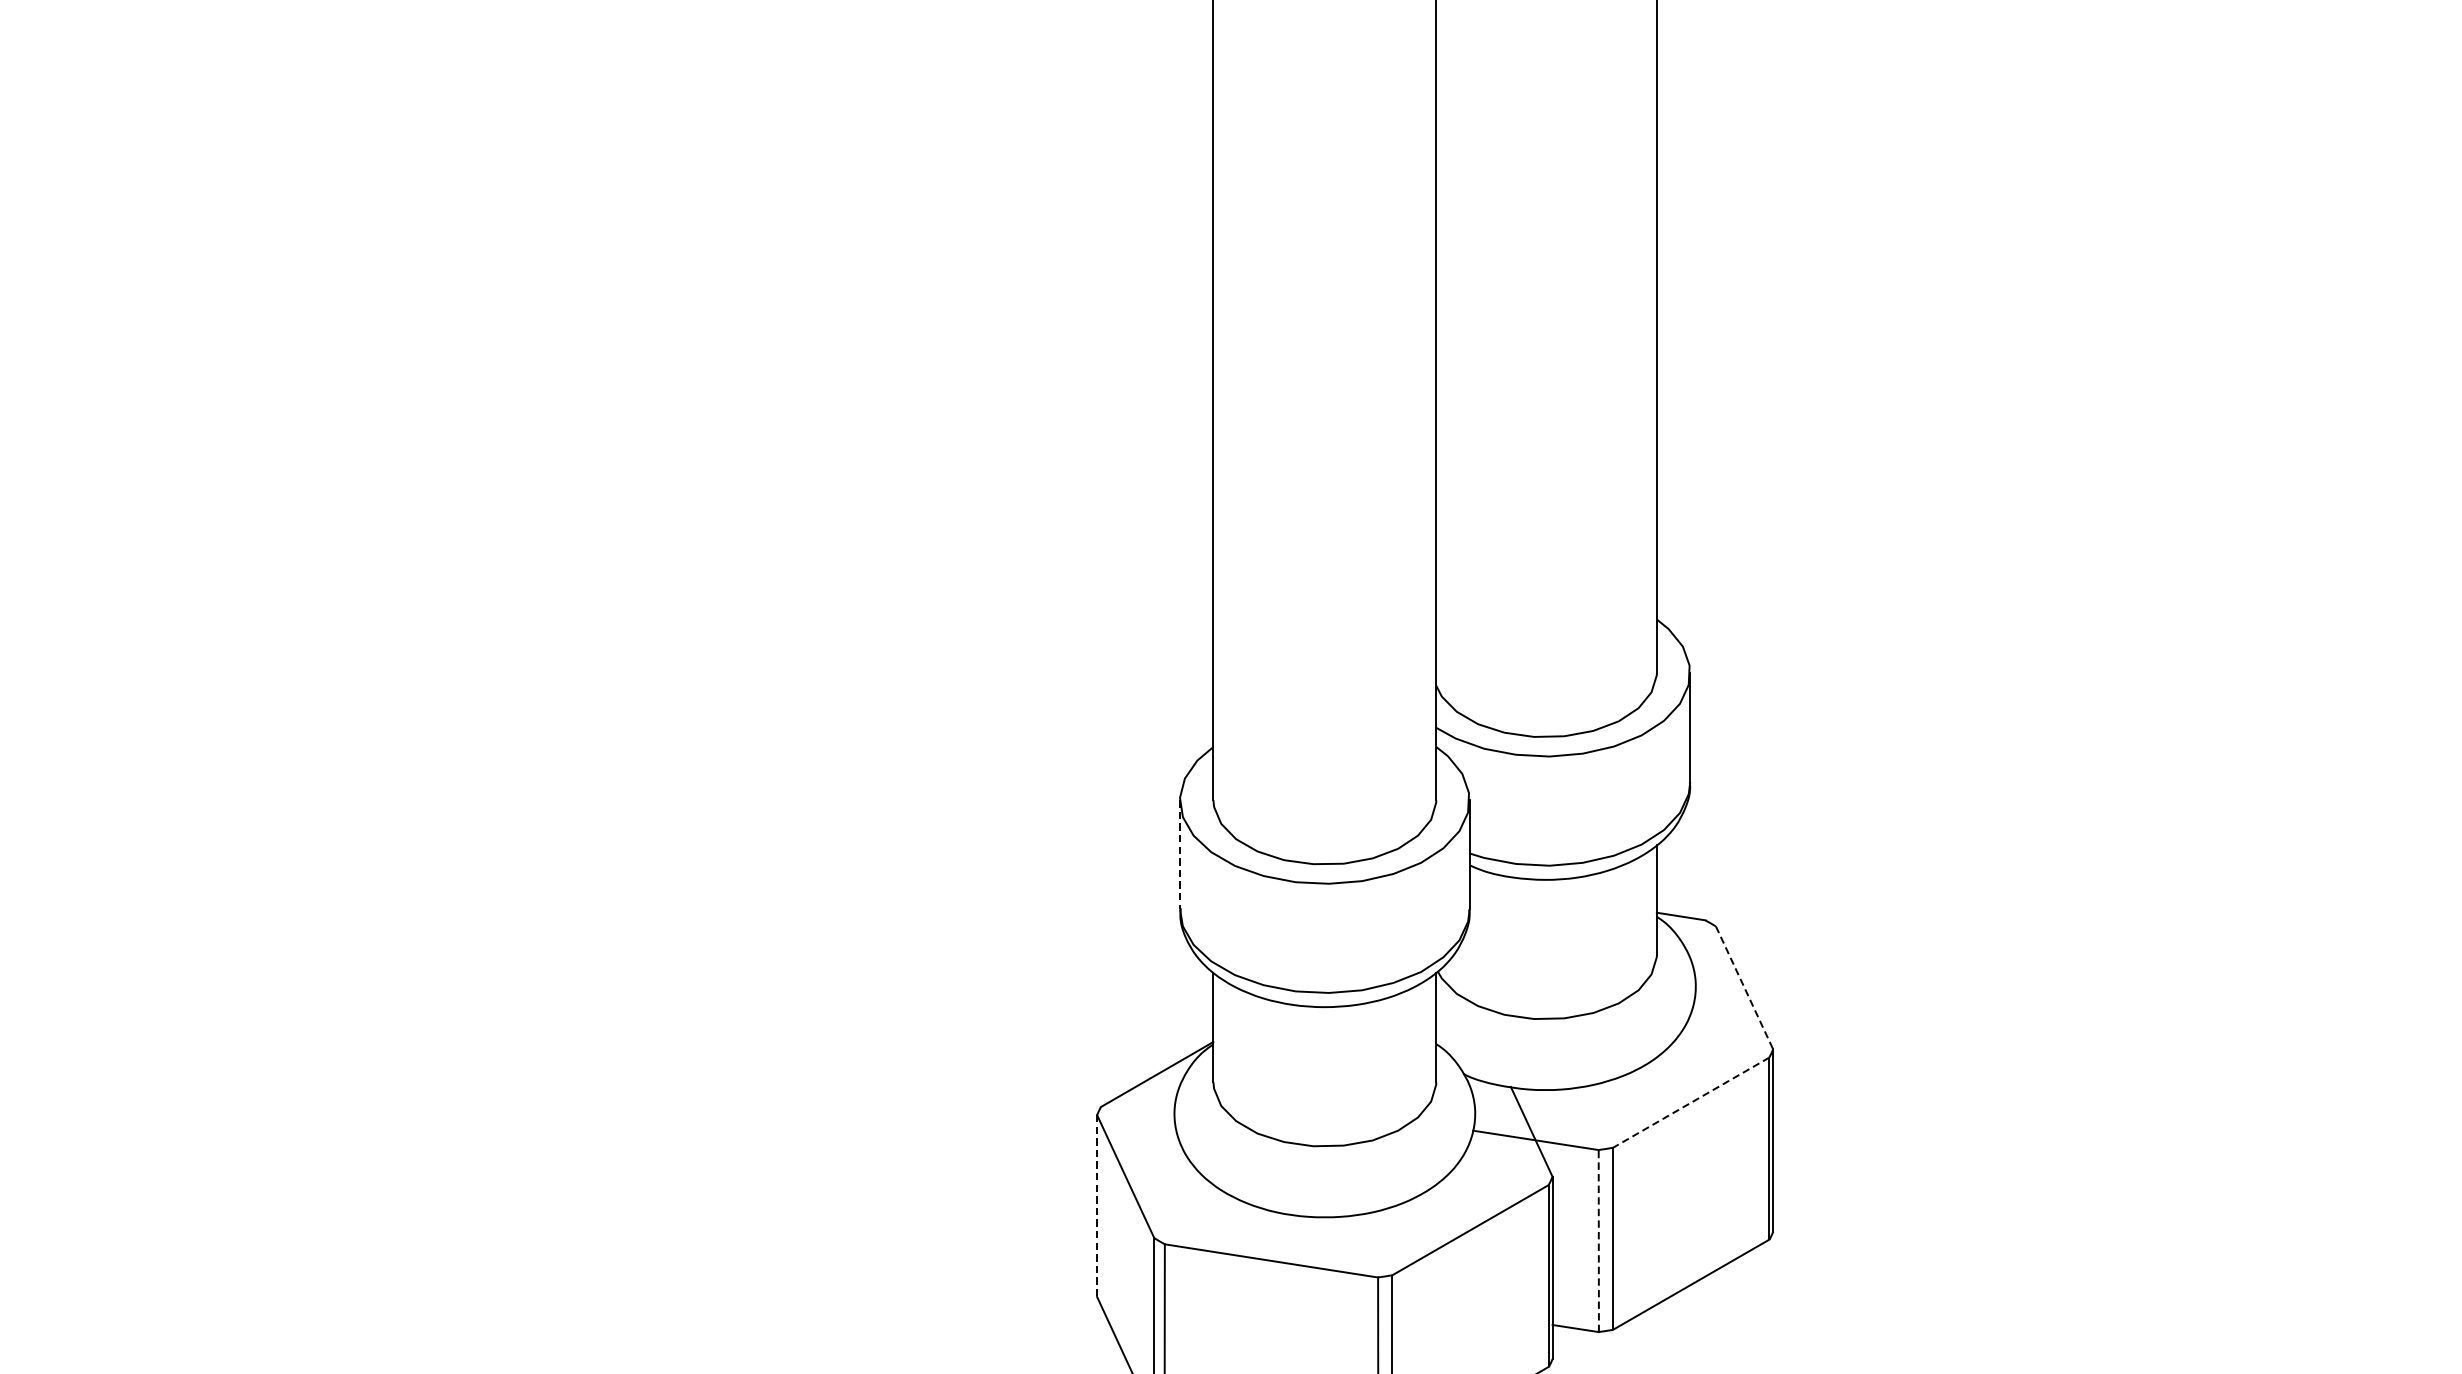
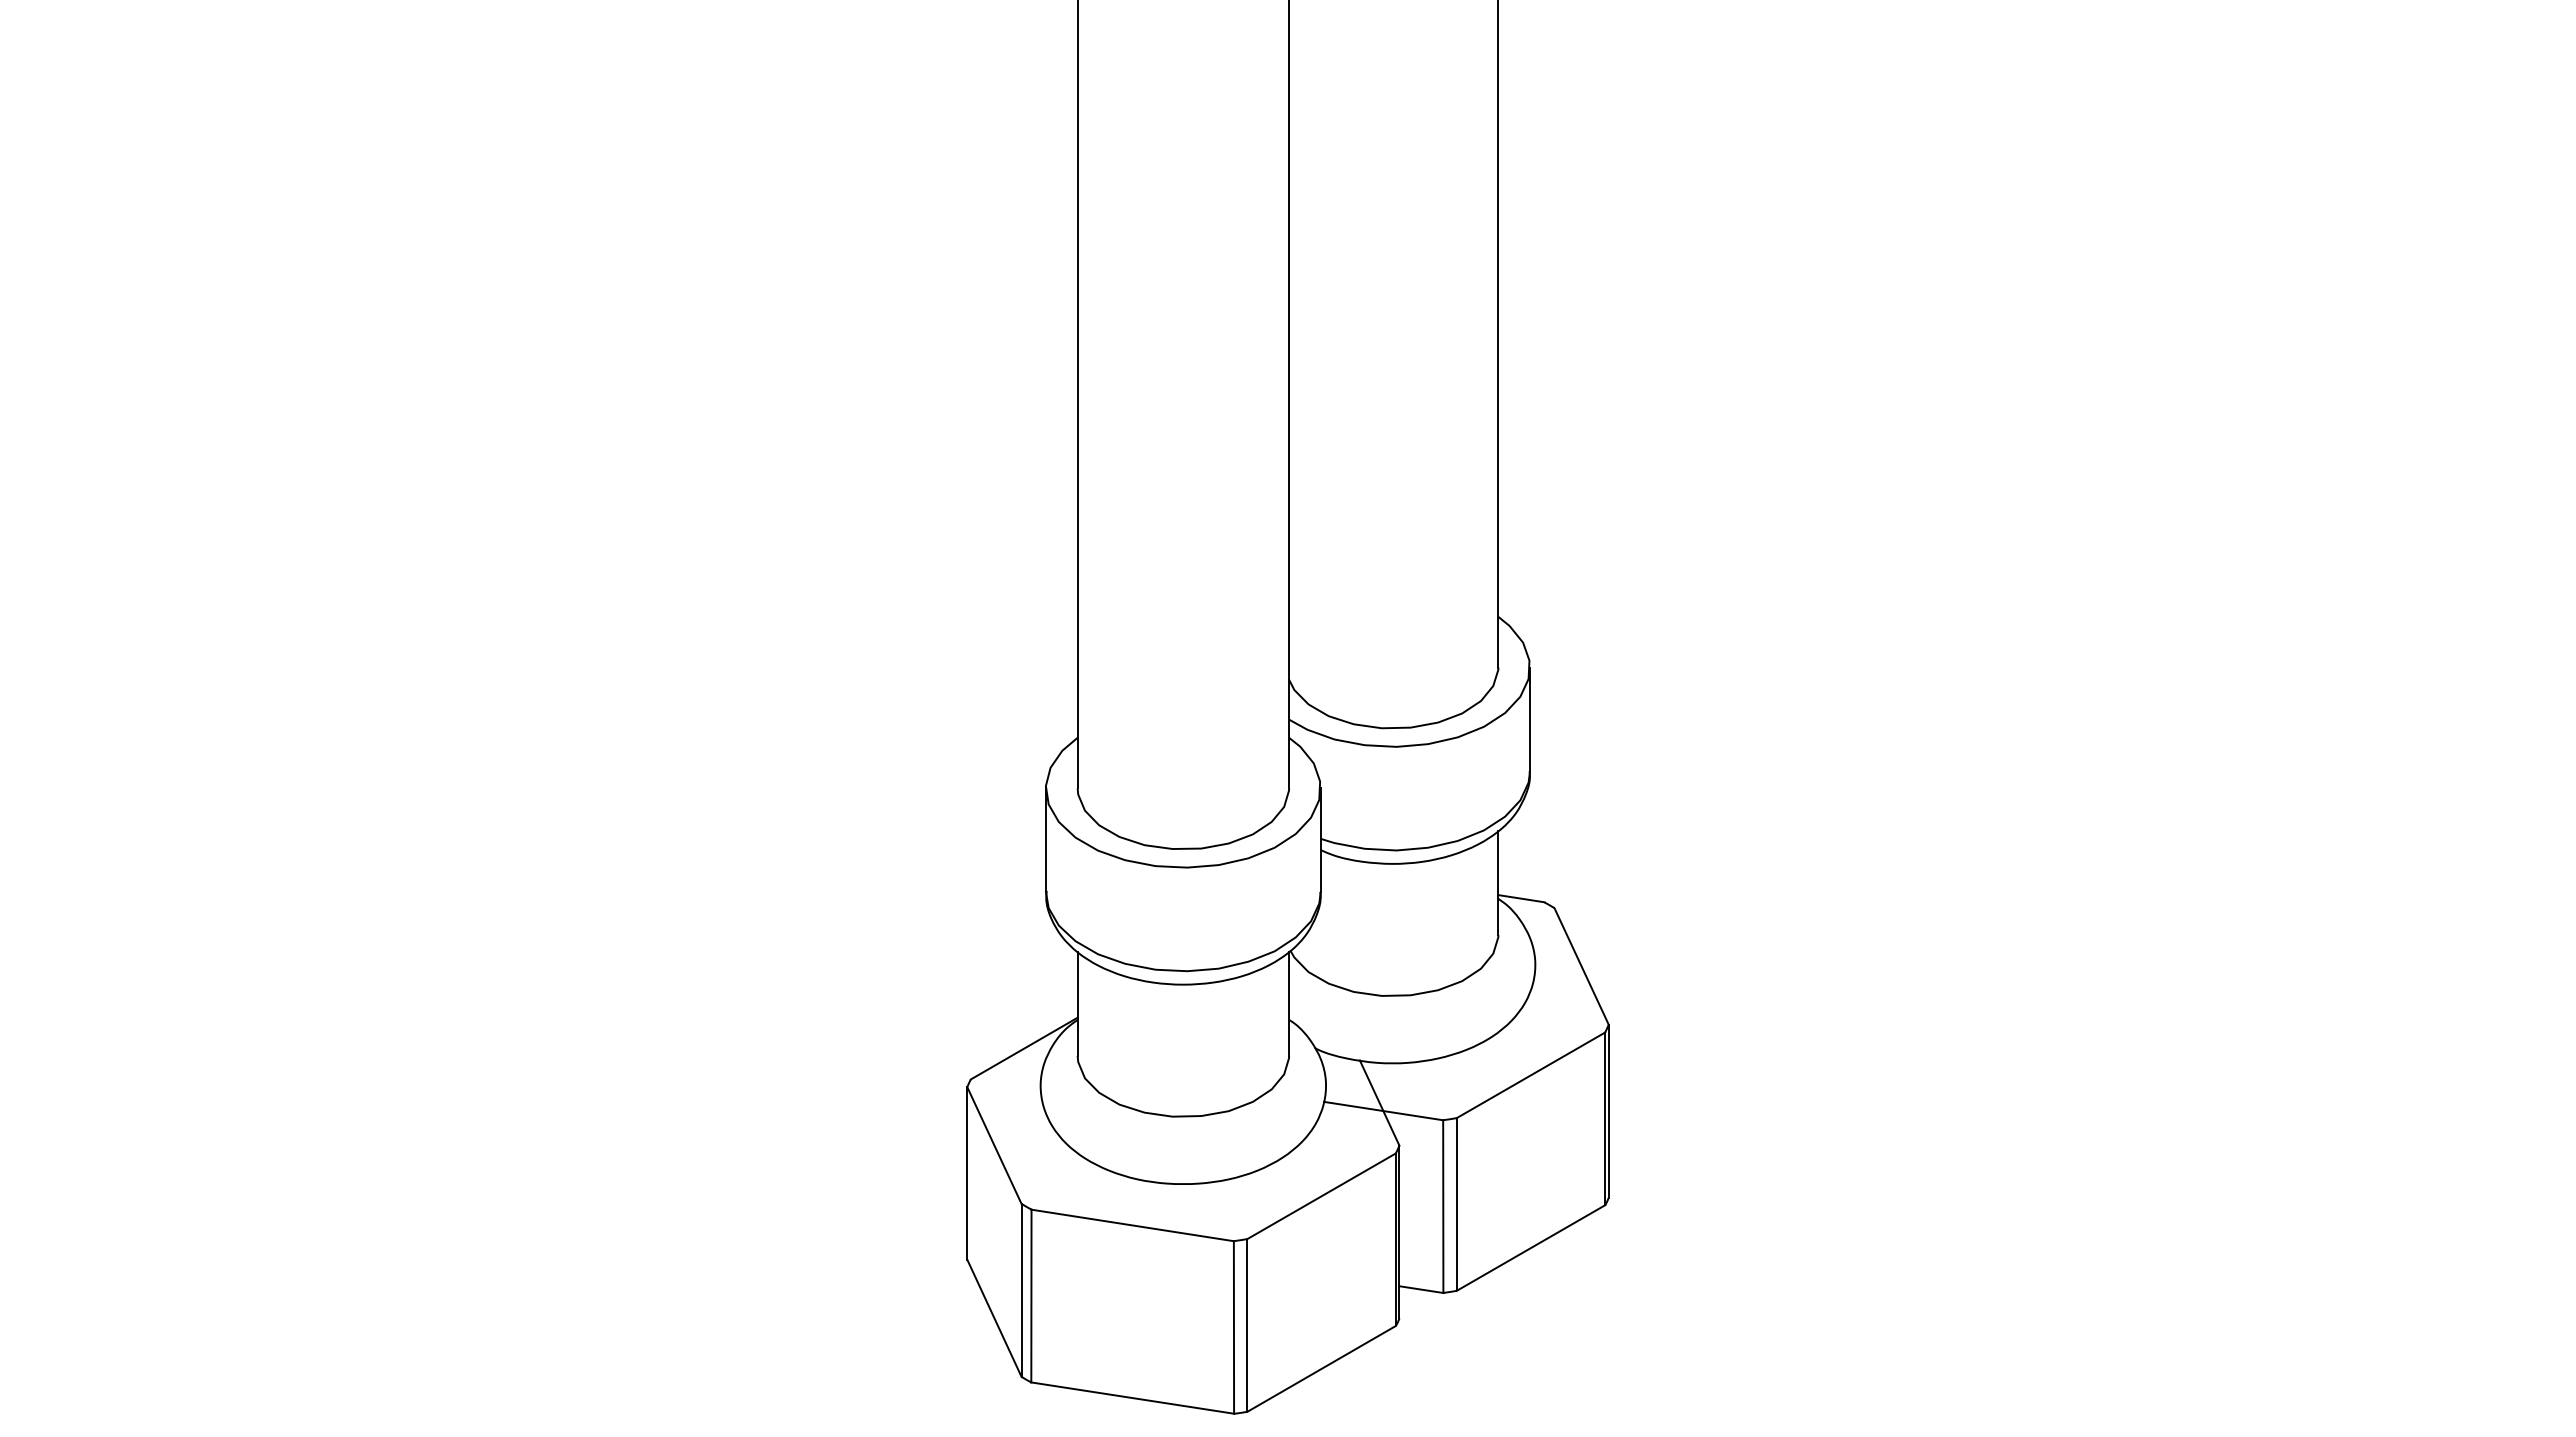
line: (1179, 855) -> (1045, 840), dashed -> solid
line: (1744, 988) -> (1581, 966), dashed -> solid
line: (1690, 1102) -> (1530, 1075), dashed -> solid
line: (1097, 1206) -> (967, 1173), dashed -> solid
line: (1599, 1240) -> (1443, 1206), dashed -> solid

